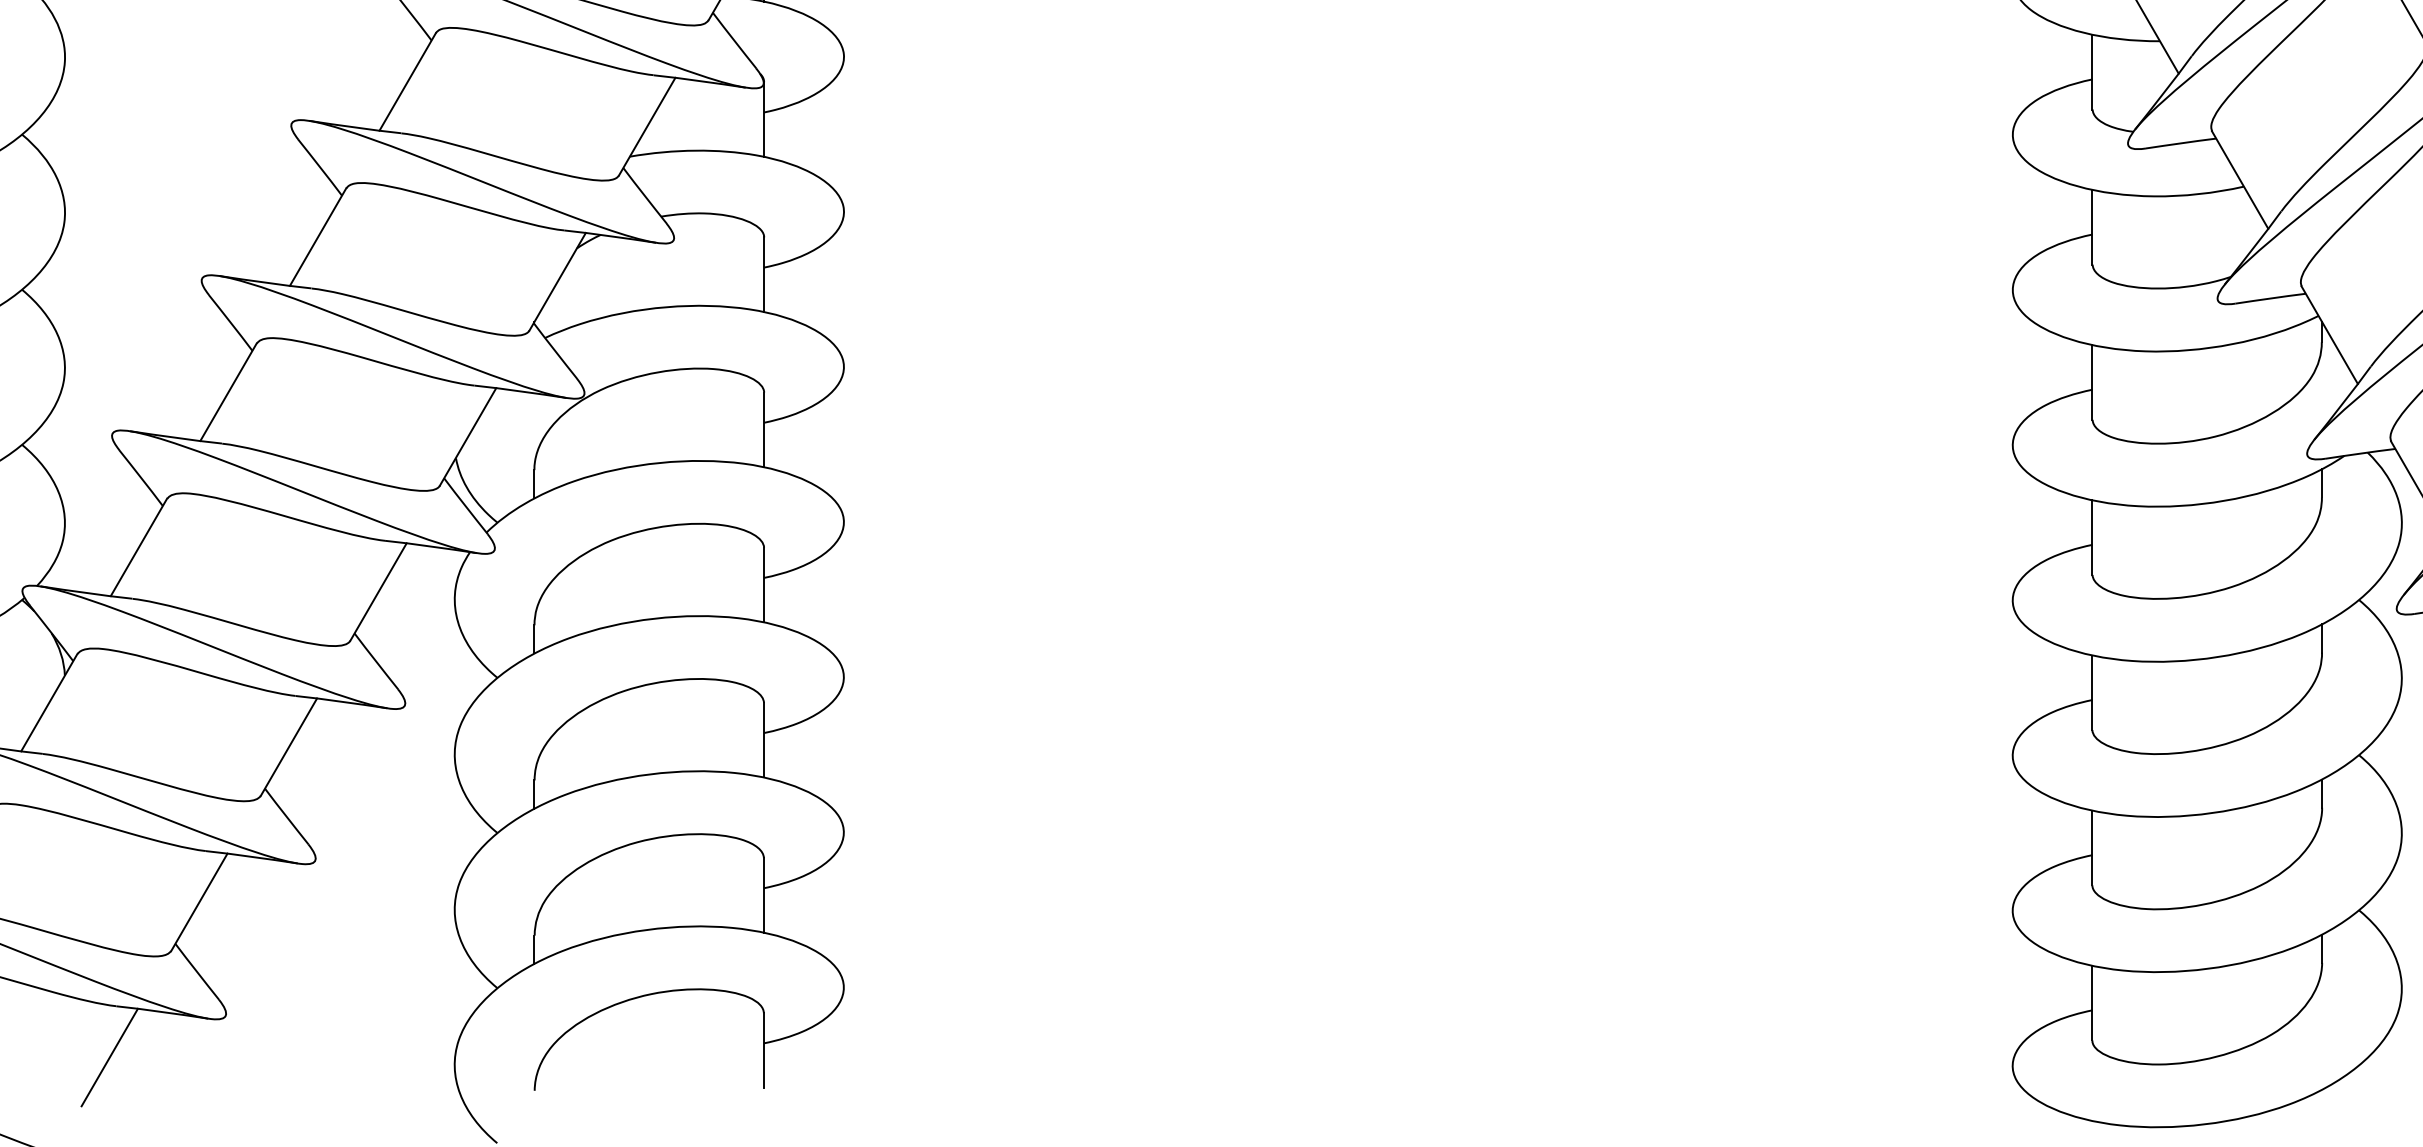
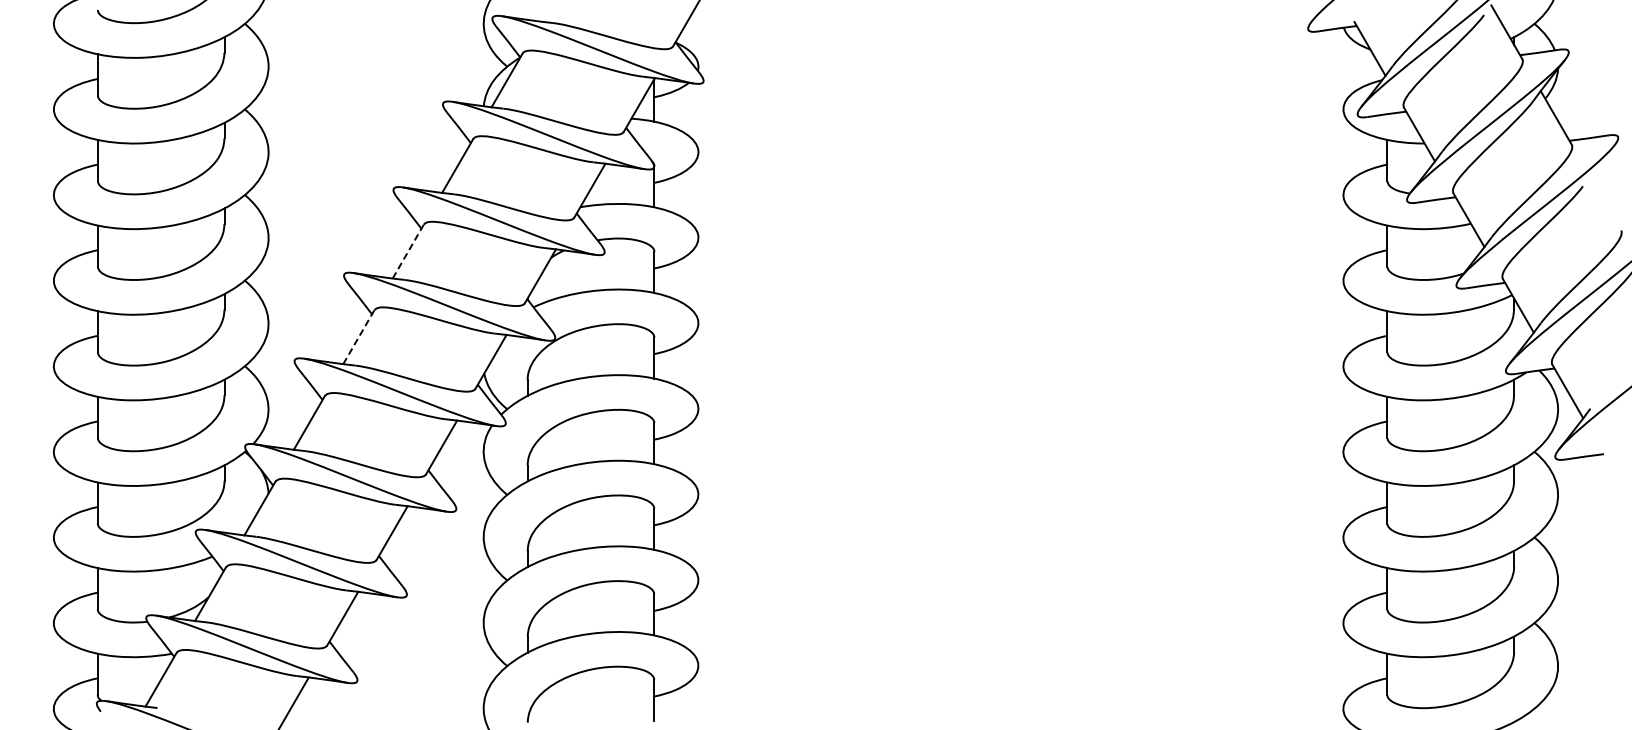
line: (318, 236) -> (408, 251), solid -> dashed
line: (229, 390) -> (359, 336), solid -> dashed

